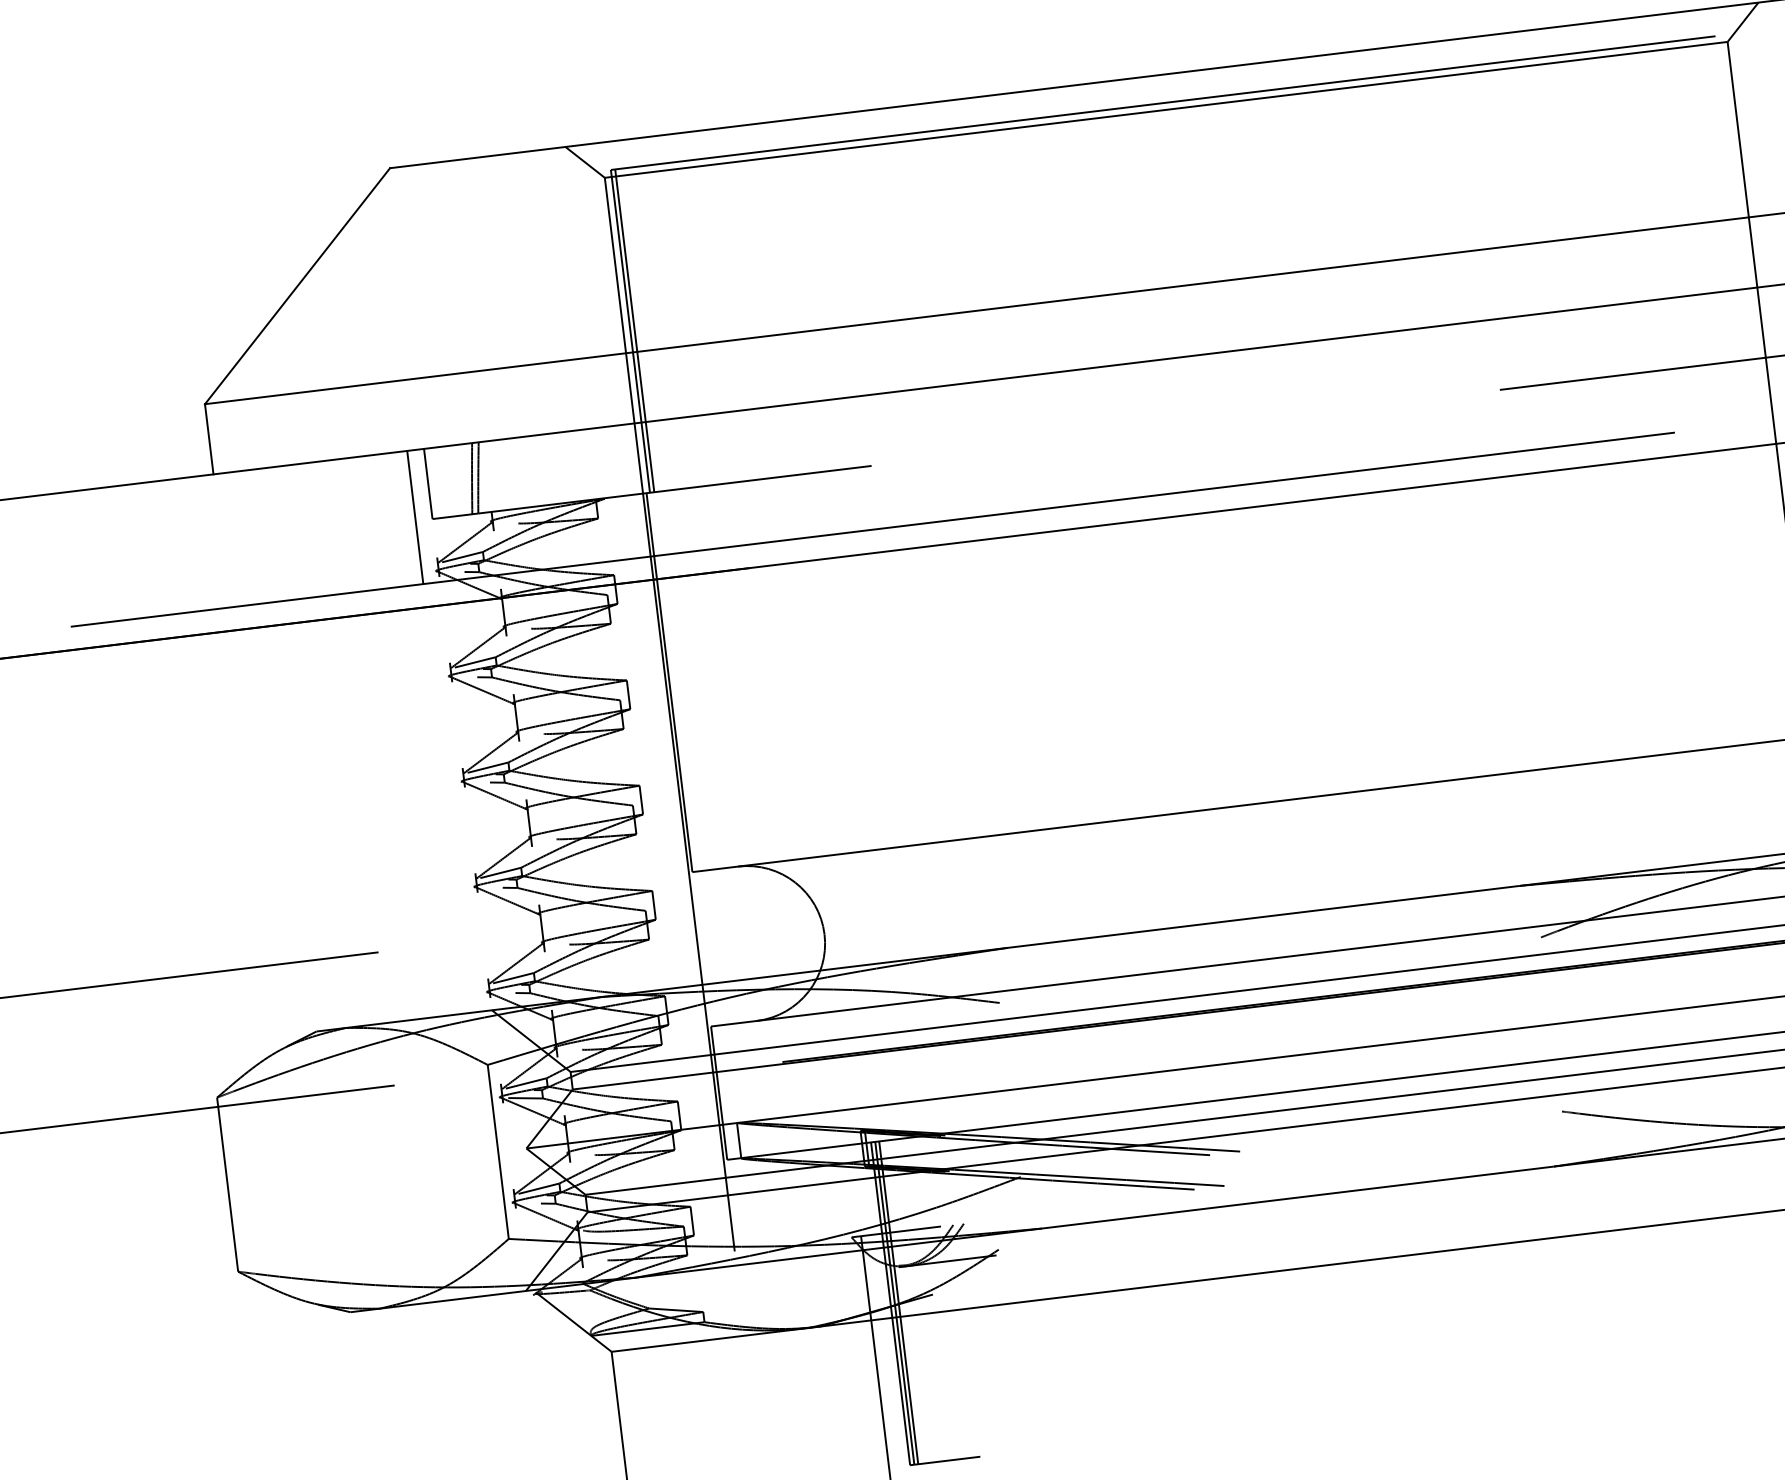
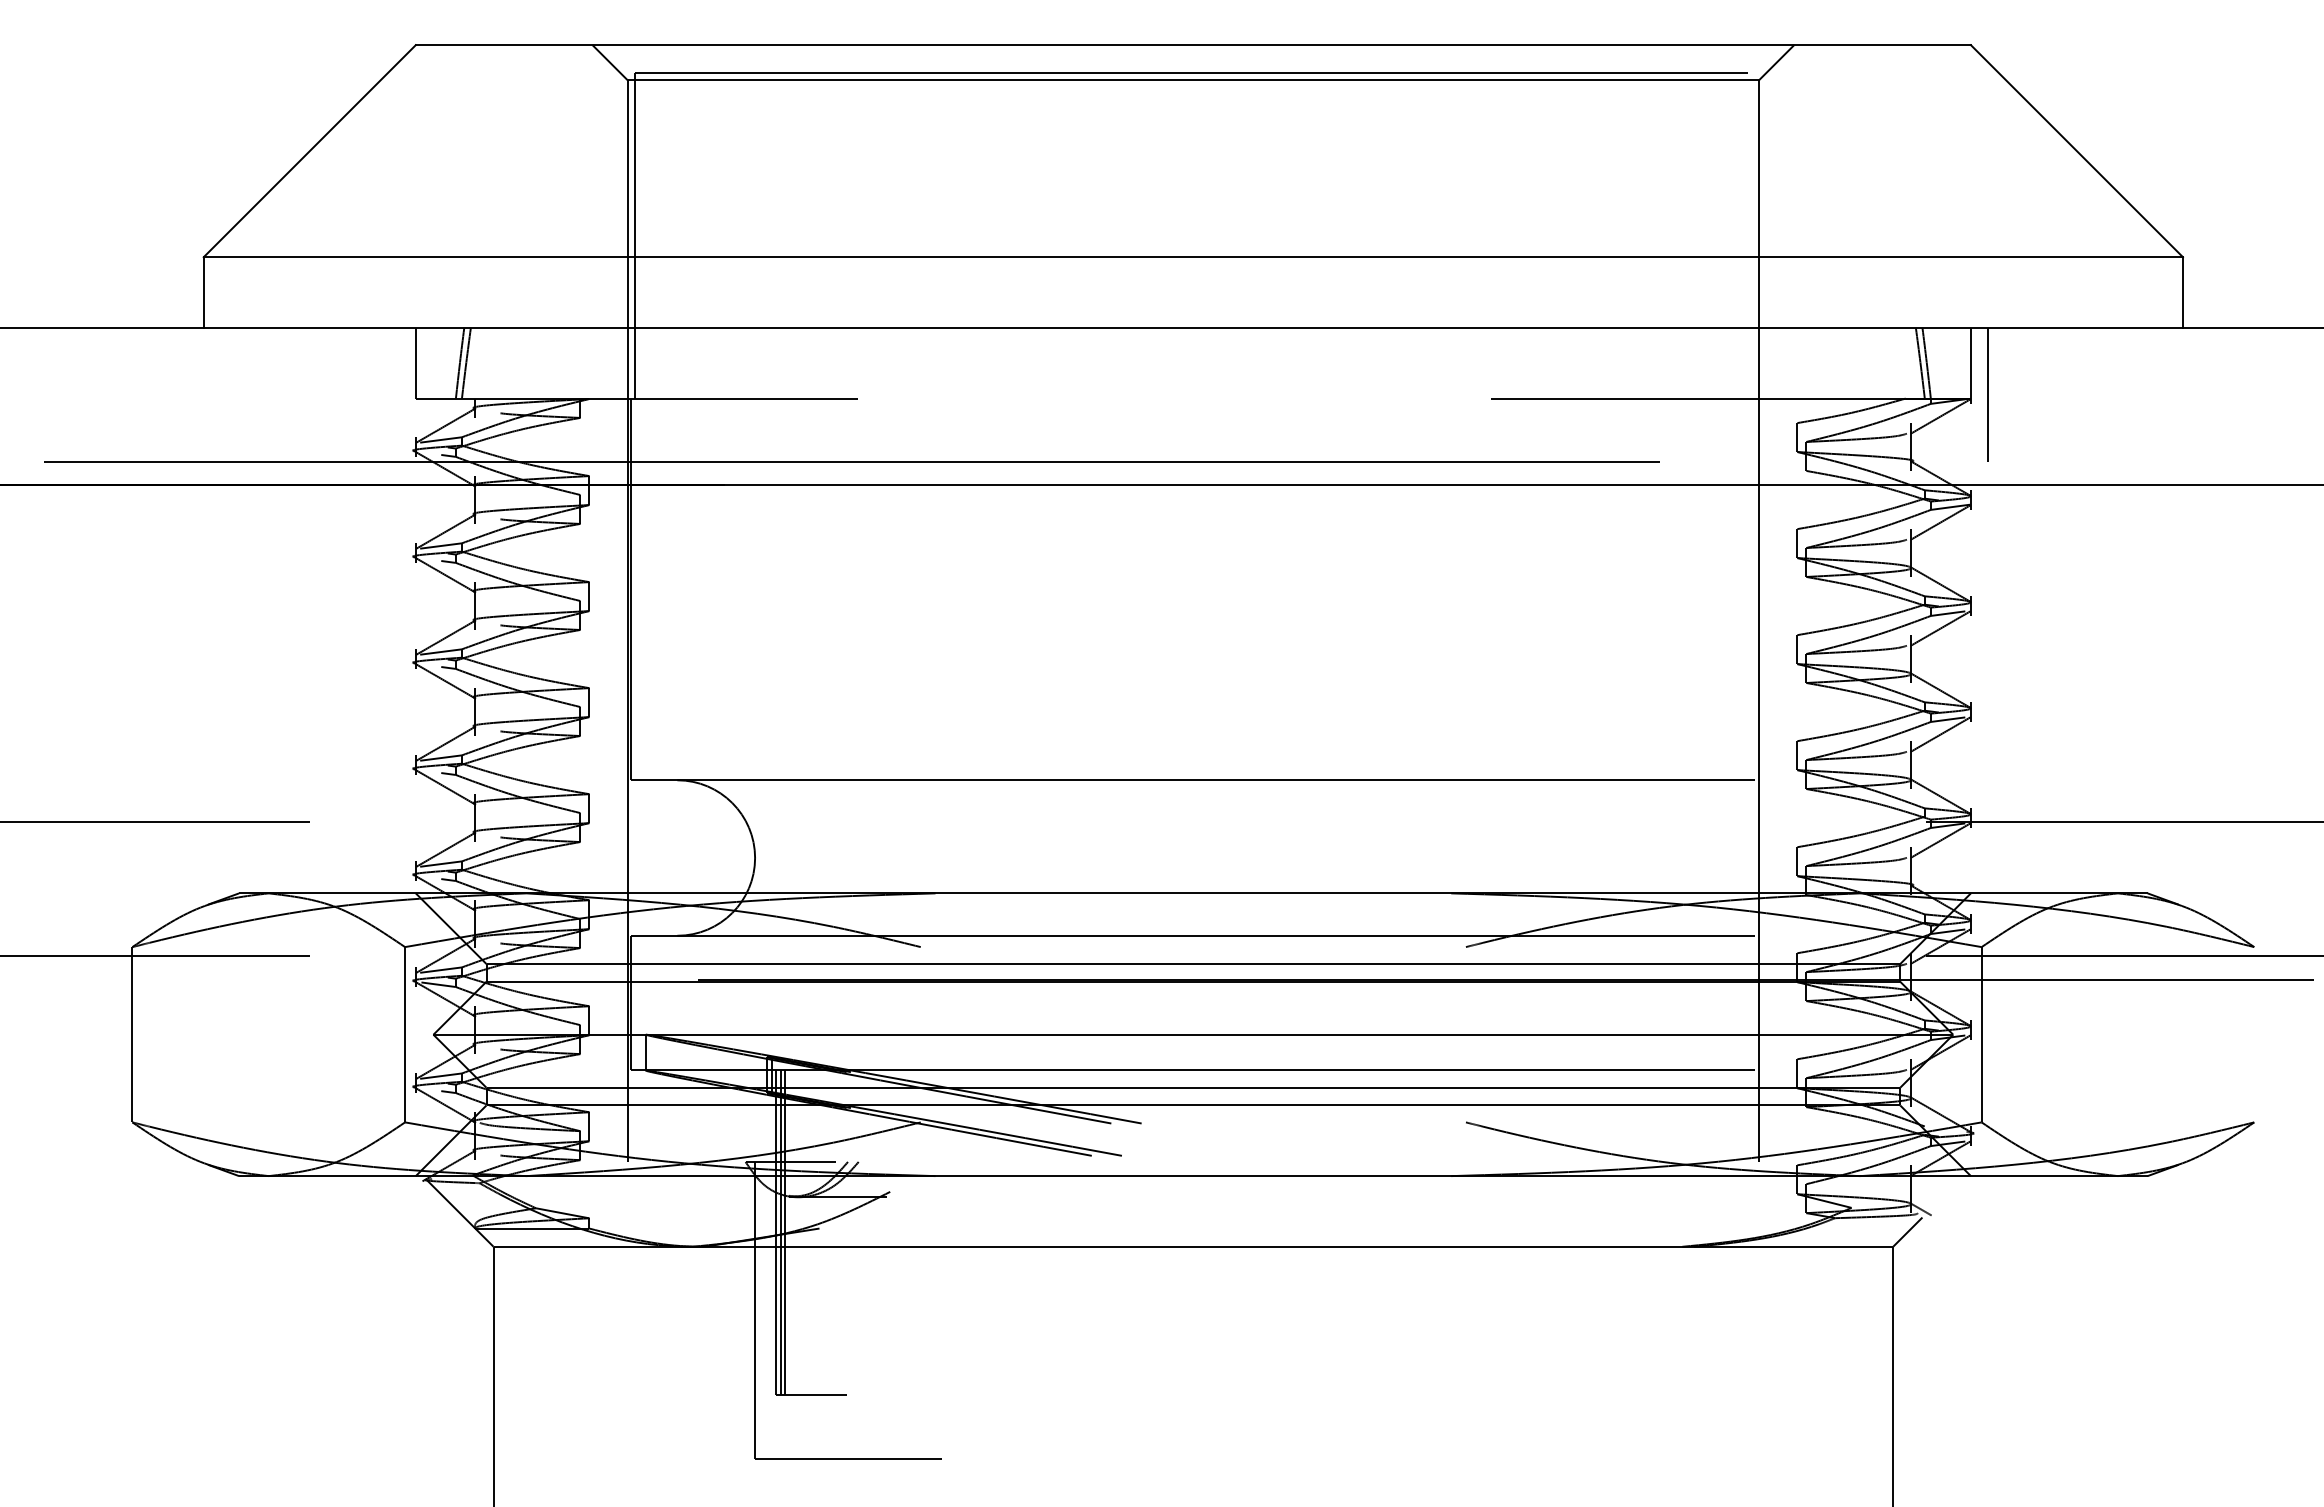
line: (634, 330) -> (639, 235), removed
line: (414, 517) -> (398, 394), removed

